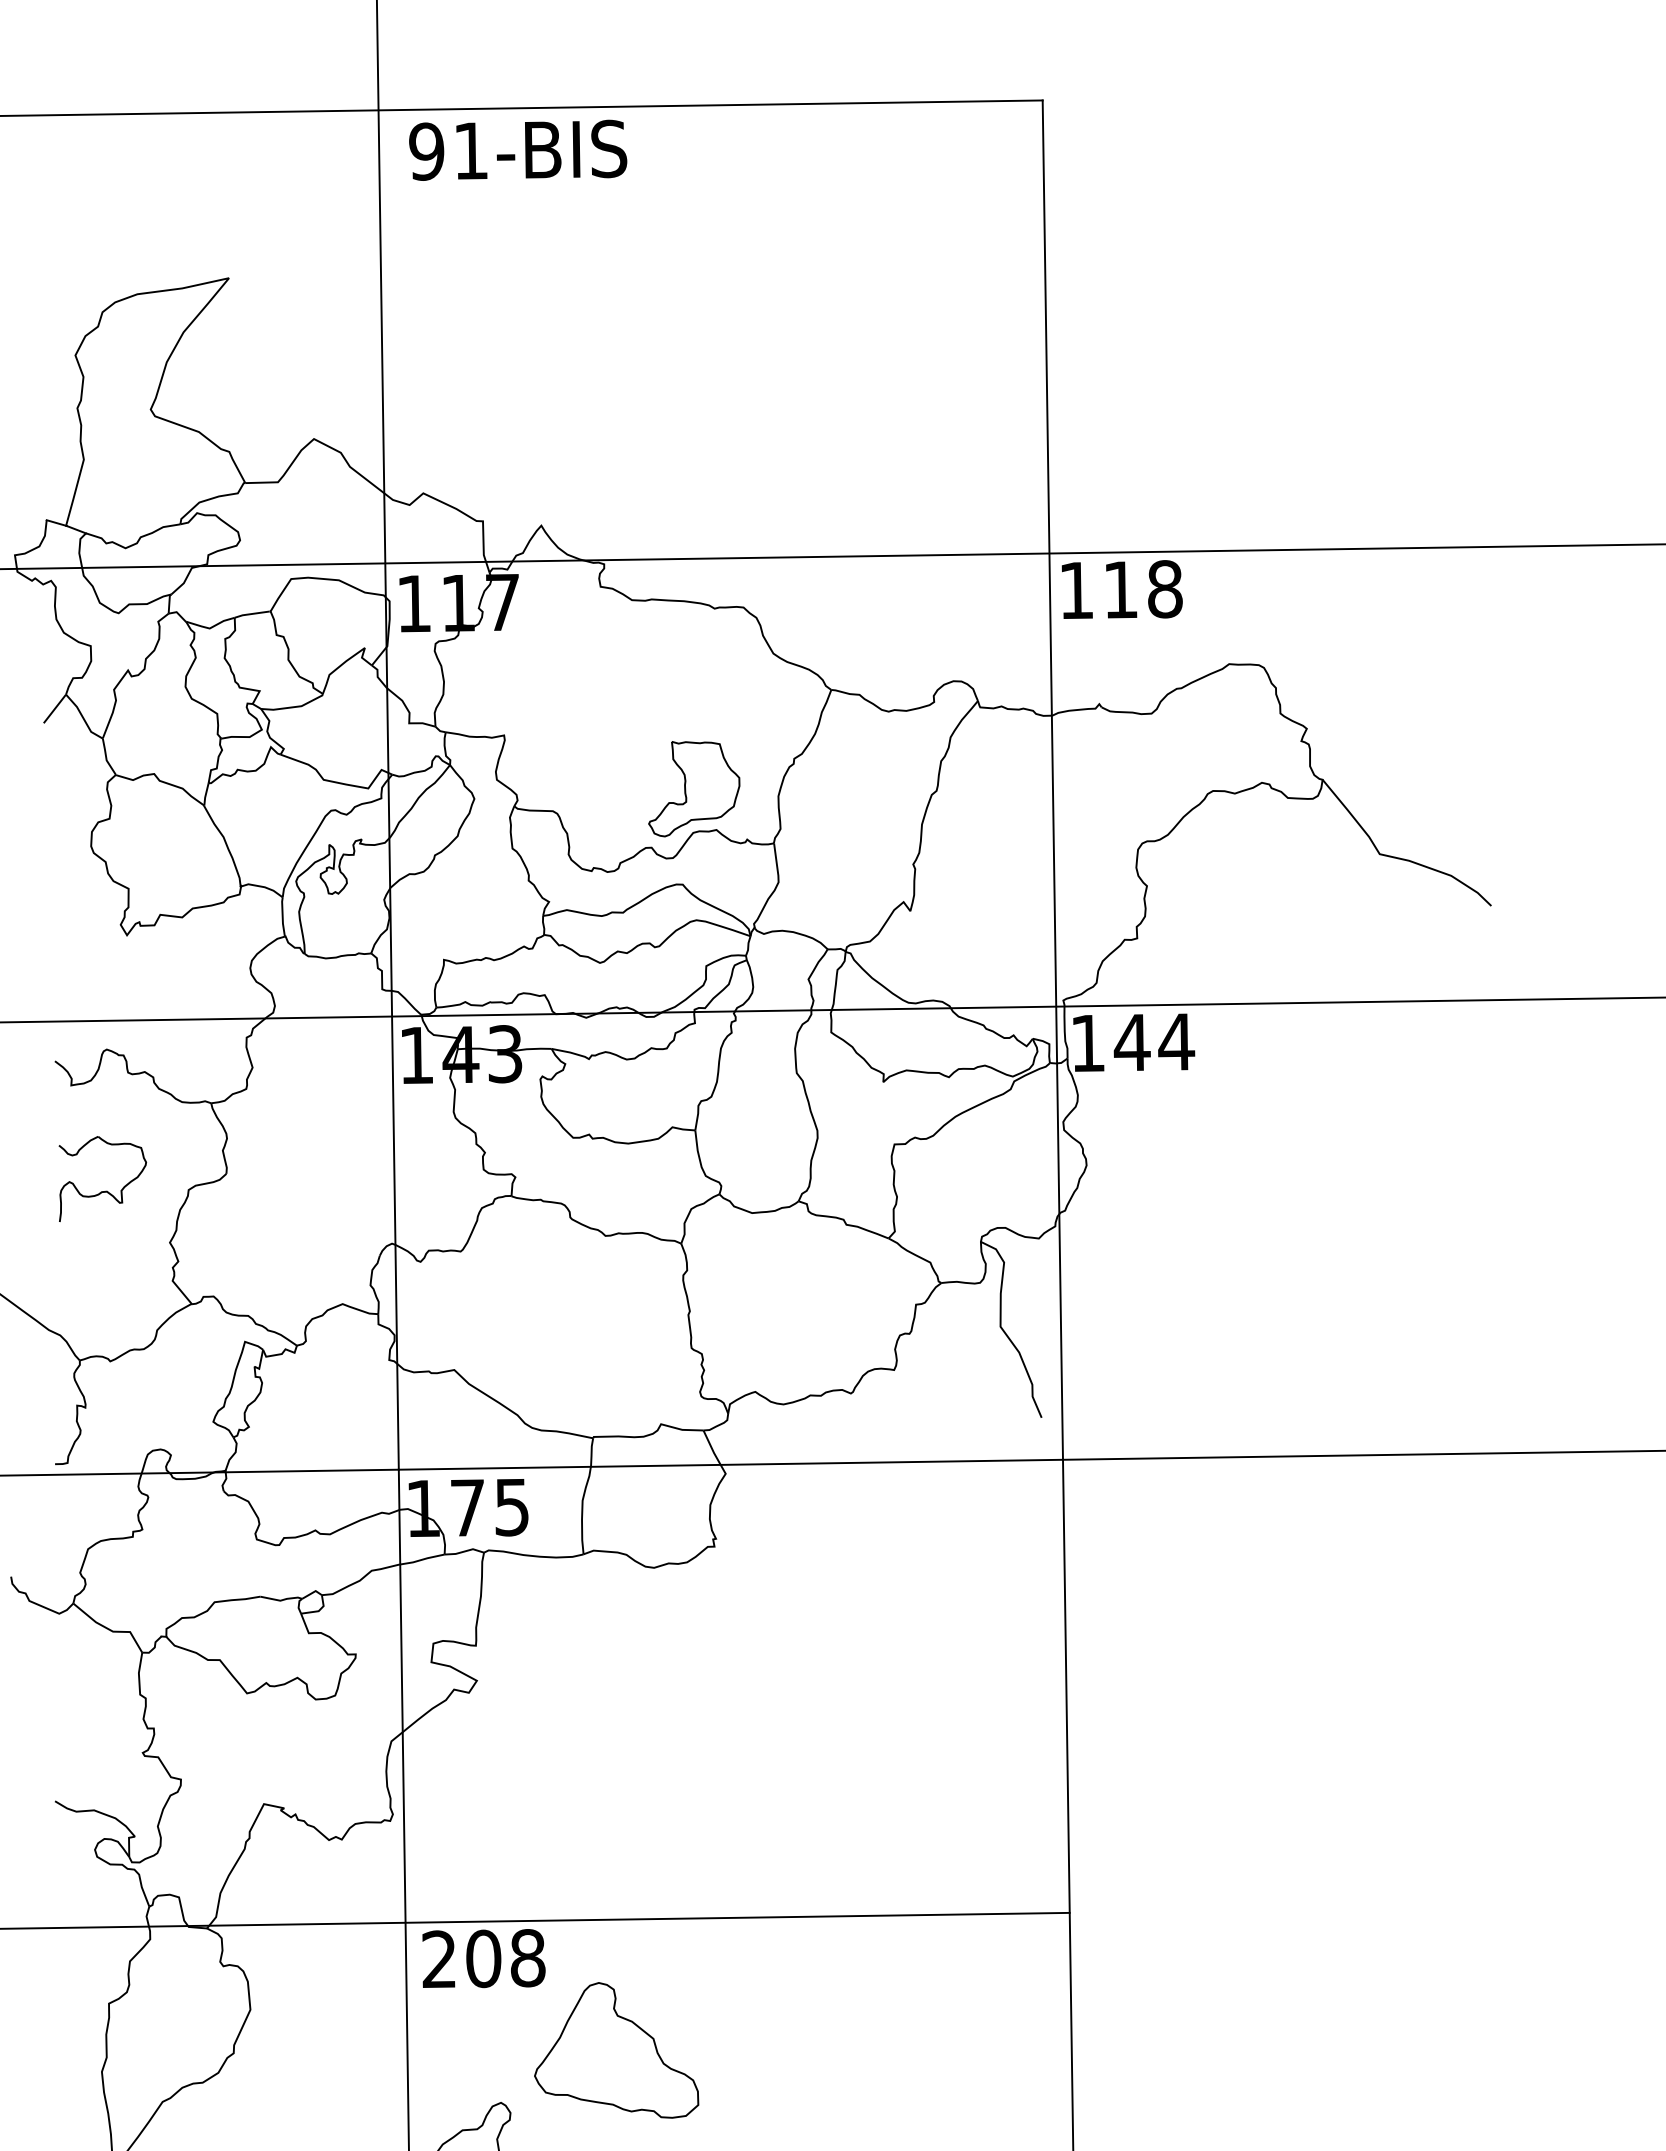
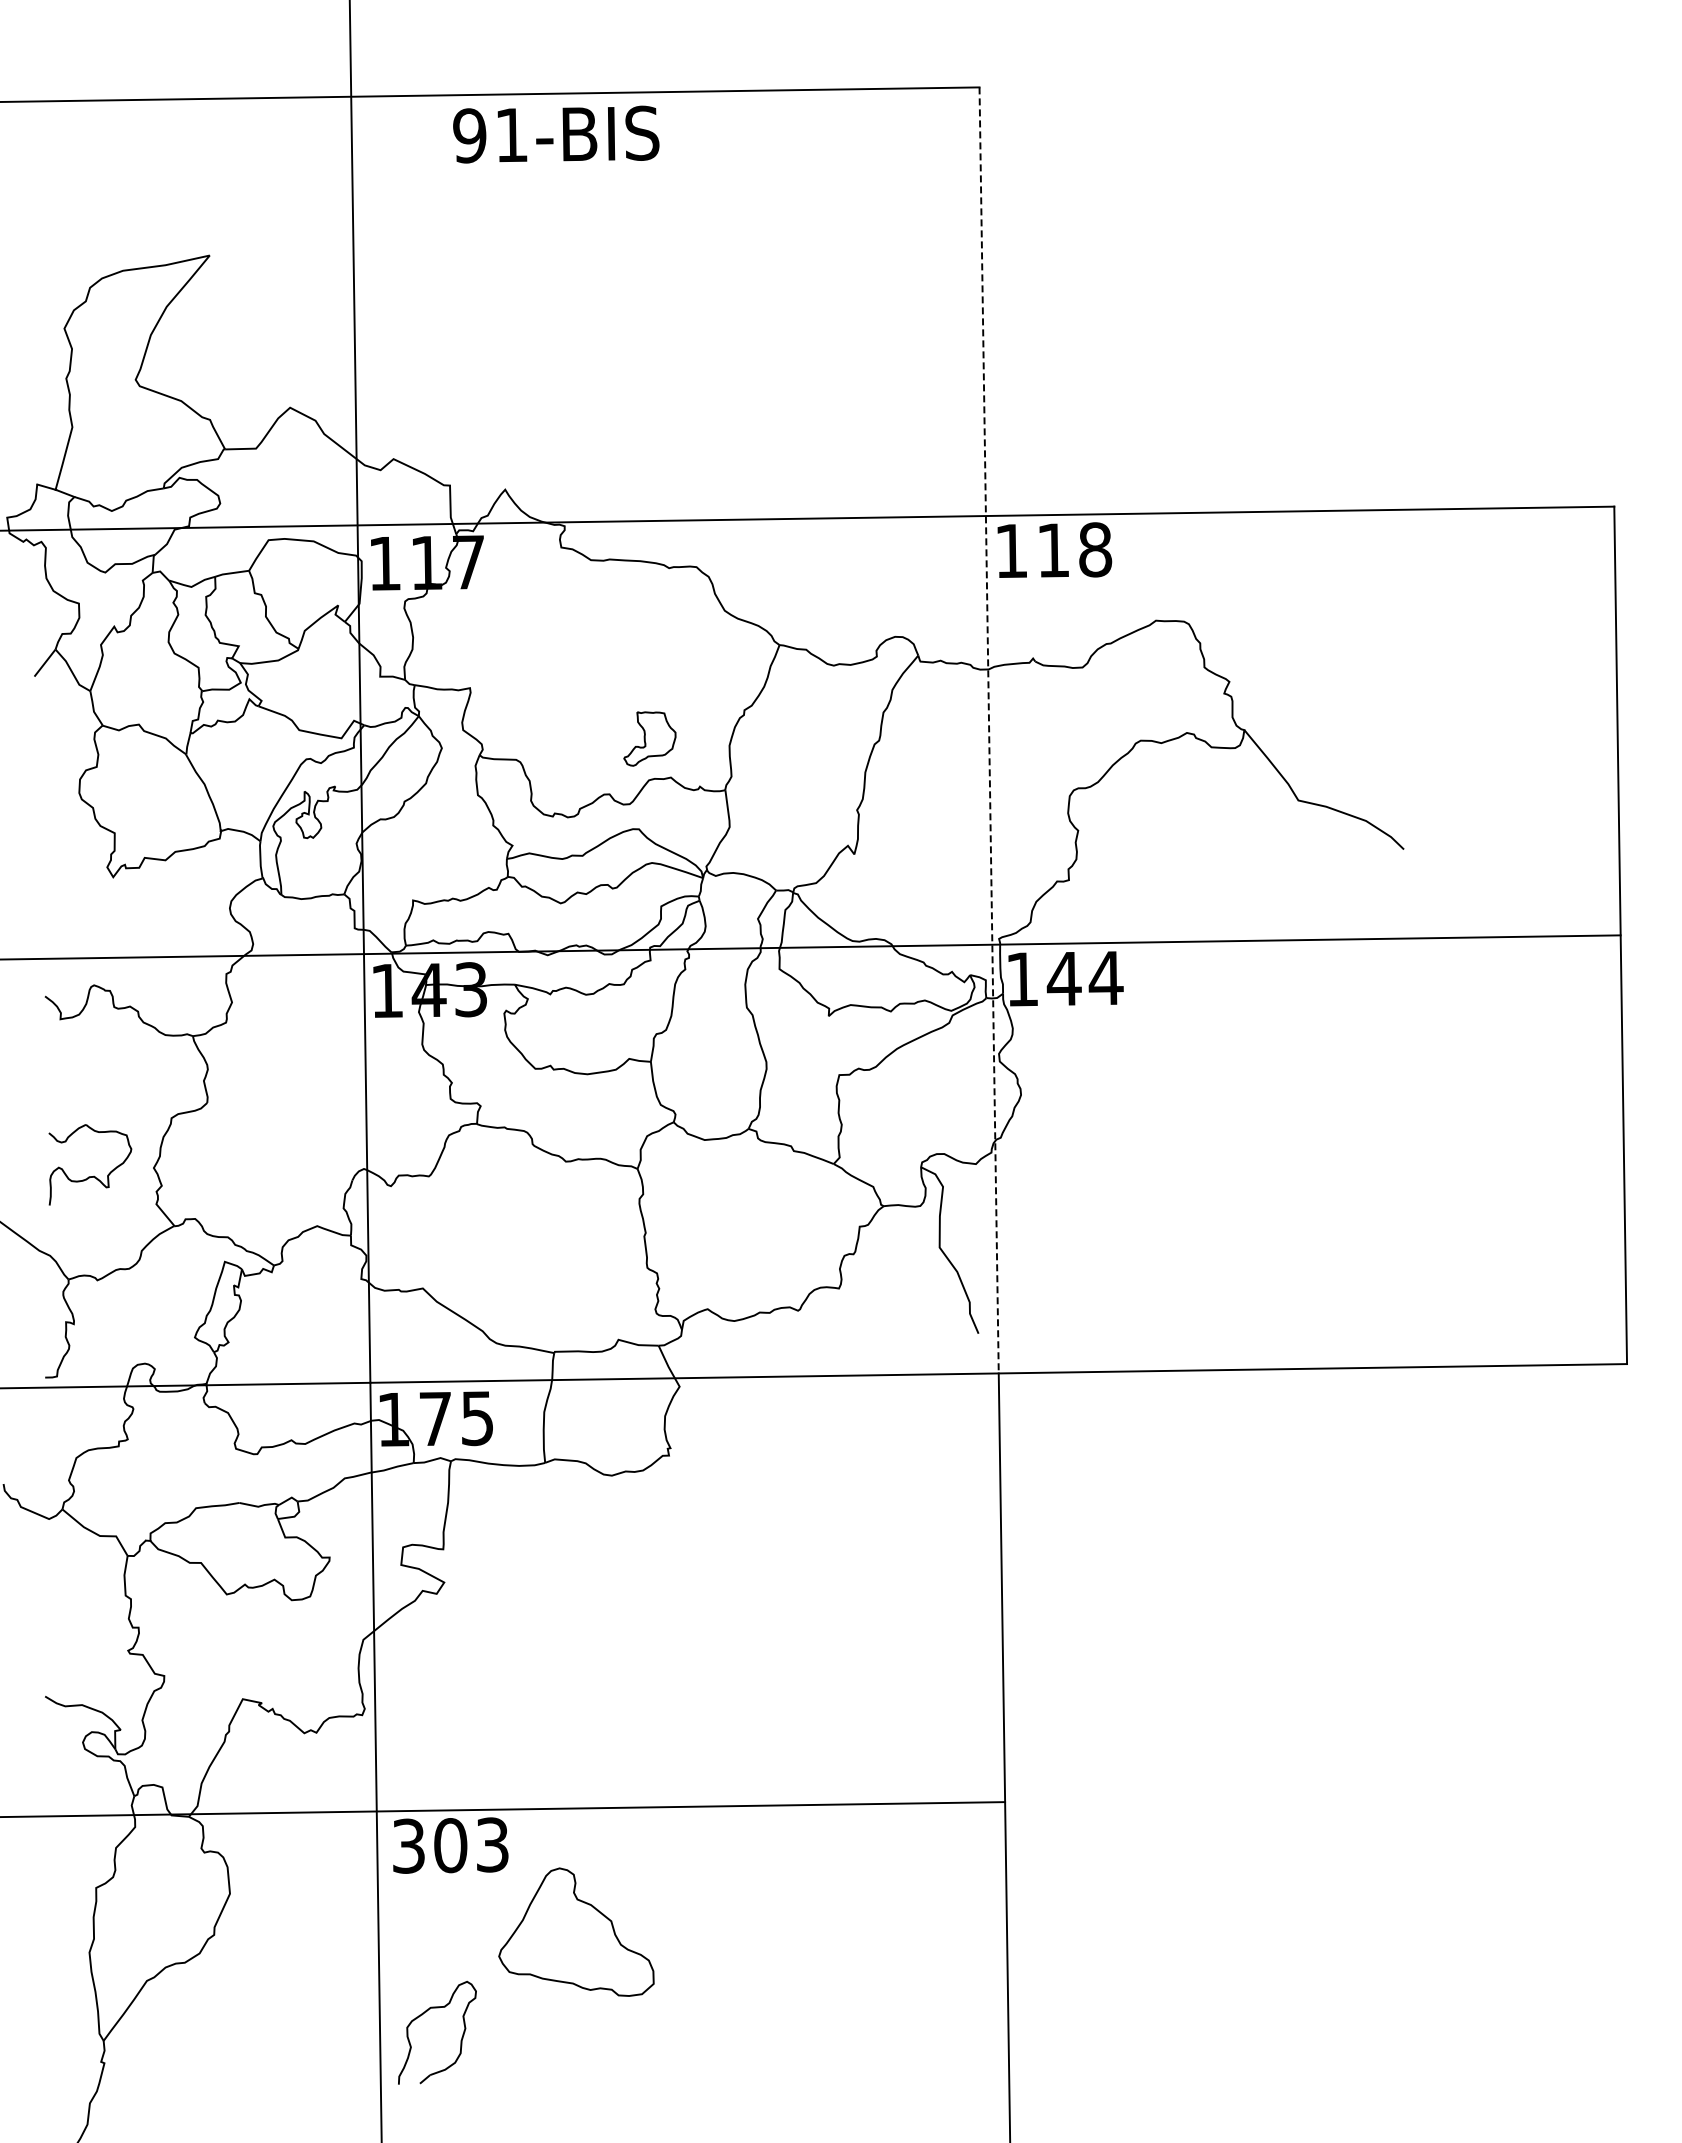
text: (518, 150) -> (556, 134), moved
line: (1053, 780) -> (989, 730), solid -> dashed
part: (693, 788) -> (649, 738), size x0.6
part: (107, 1190) -> (94, 1175), moved
text: (483, 1958) -> (450, 1845), 208 -> 303

